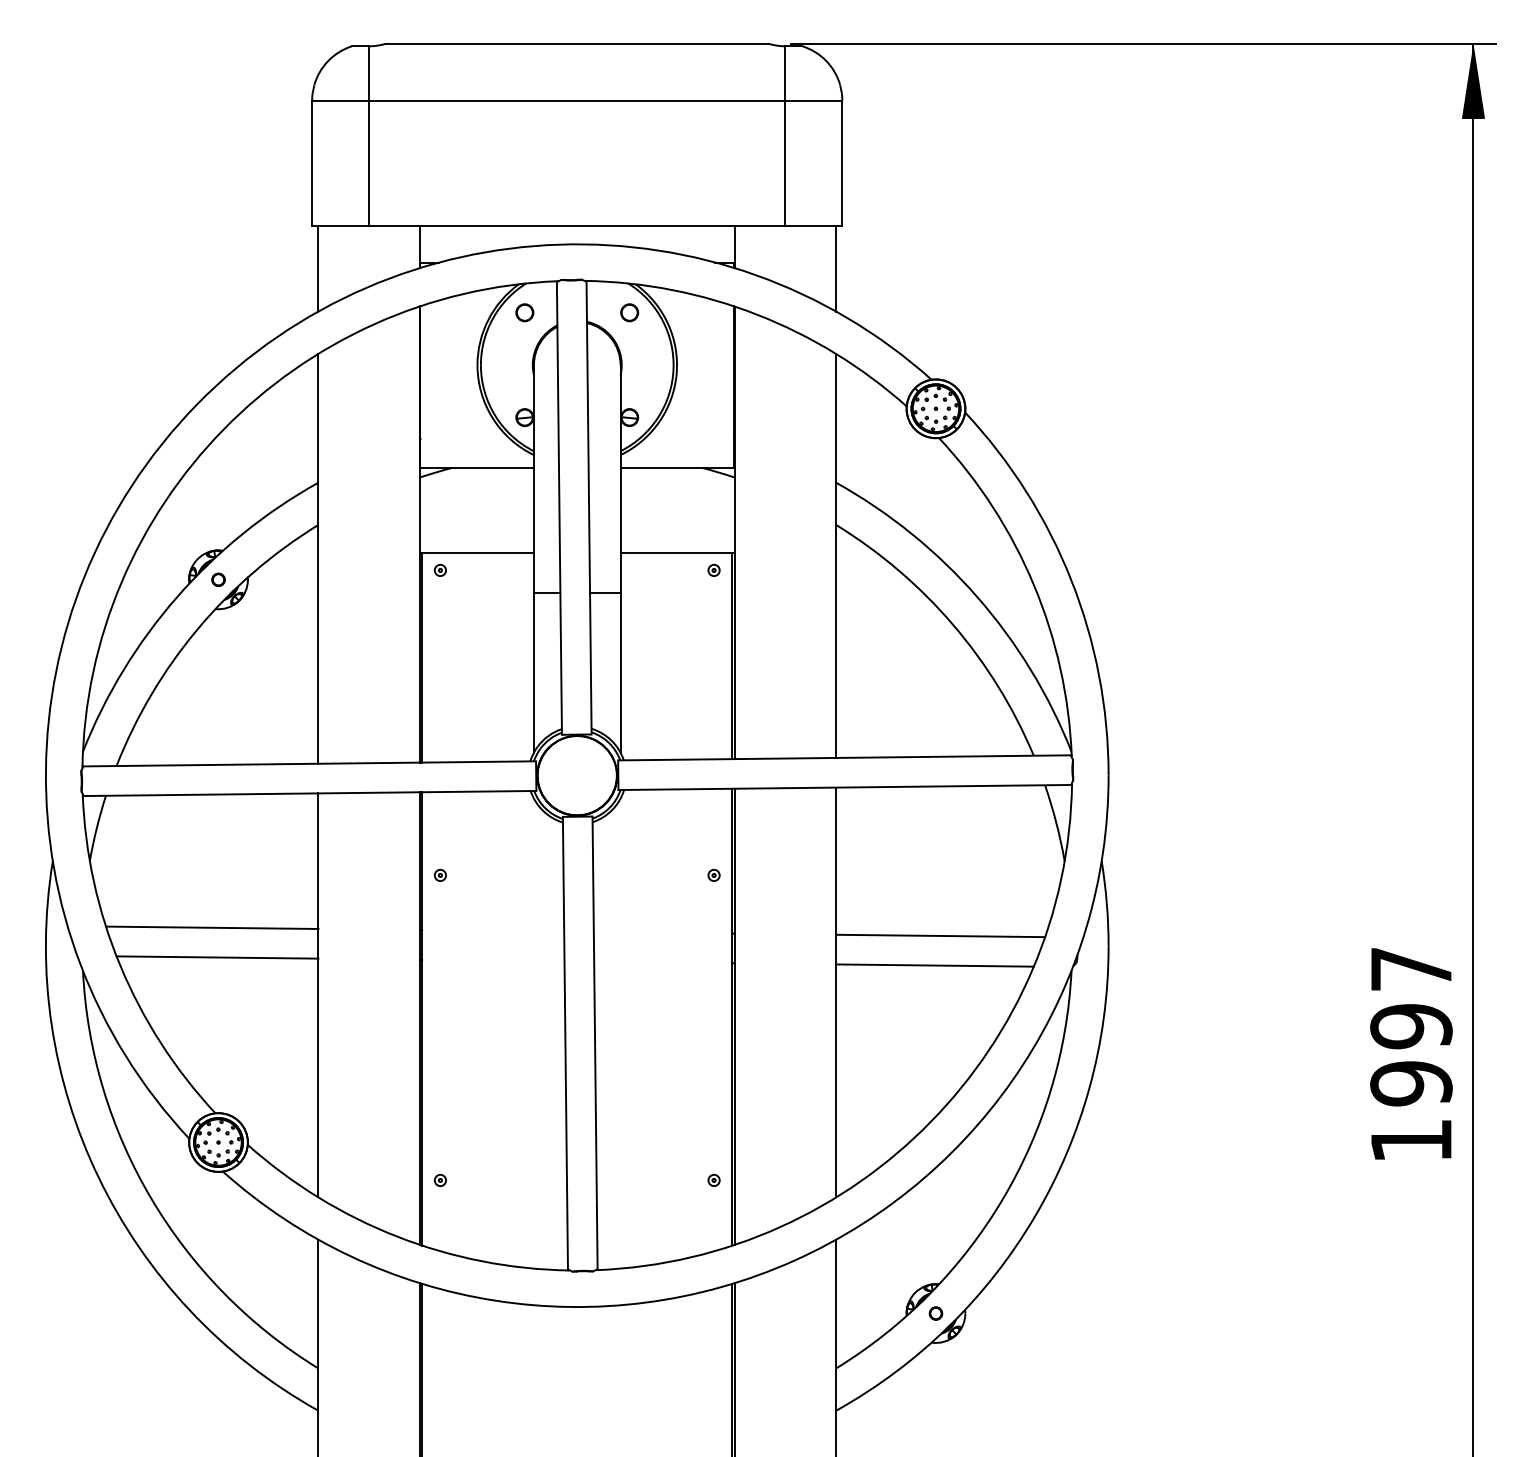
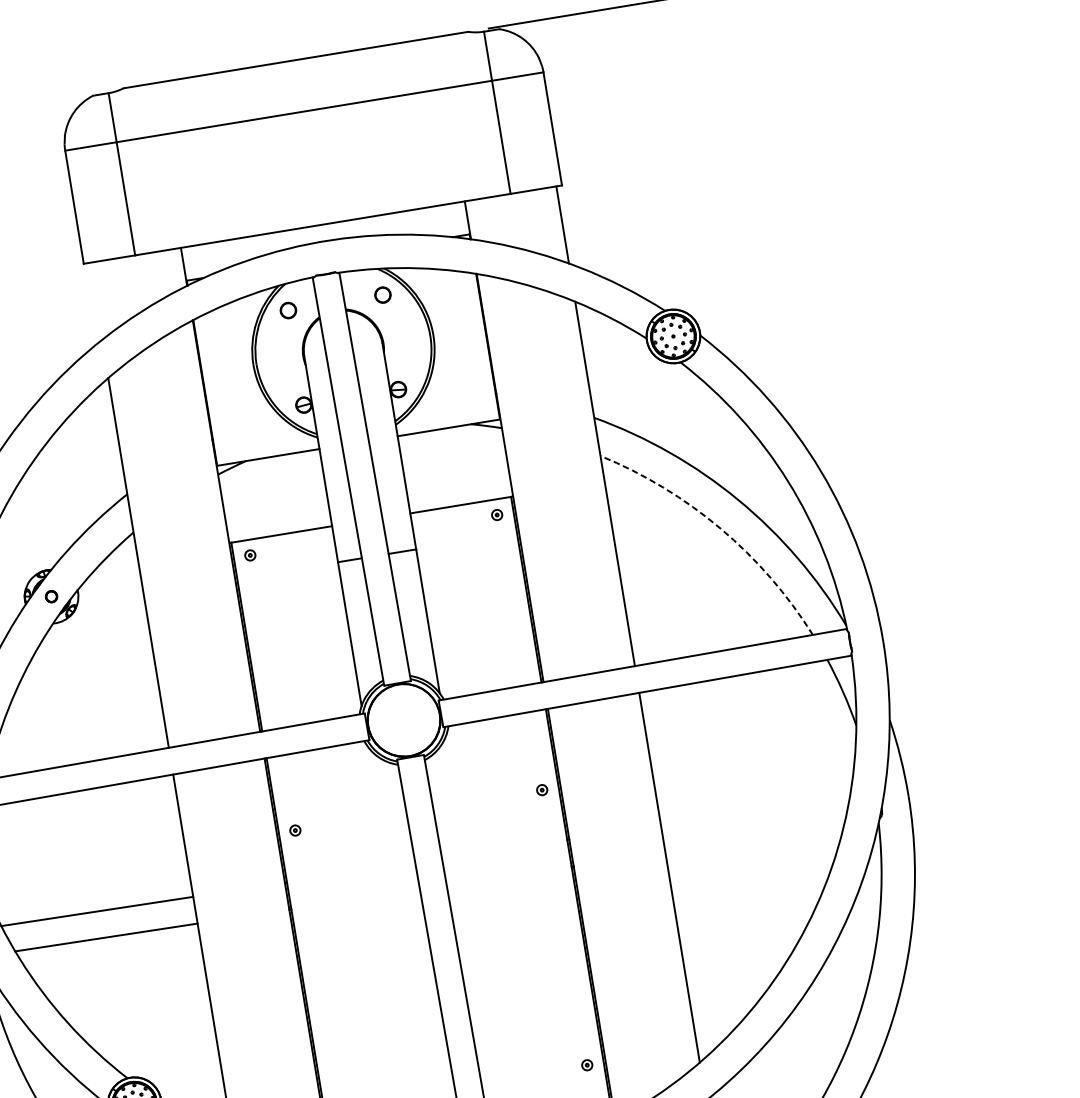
line: (318, 268) -> (95, 301), removed
arc: (953, 624) -> (721, 528), solid -> dashed
line: (940, 935) -> (755, 810), removed
line: (934, 965) -> (754, 838), removed

